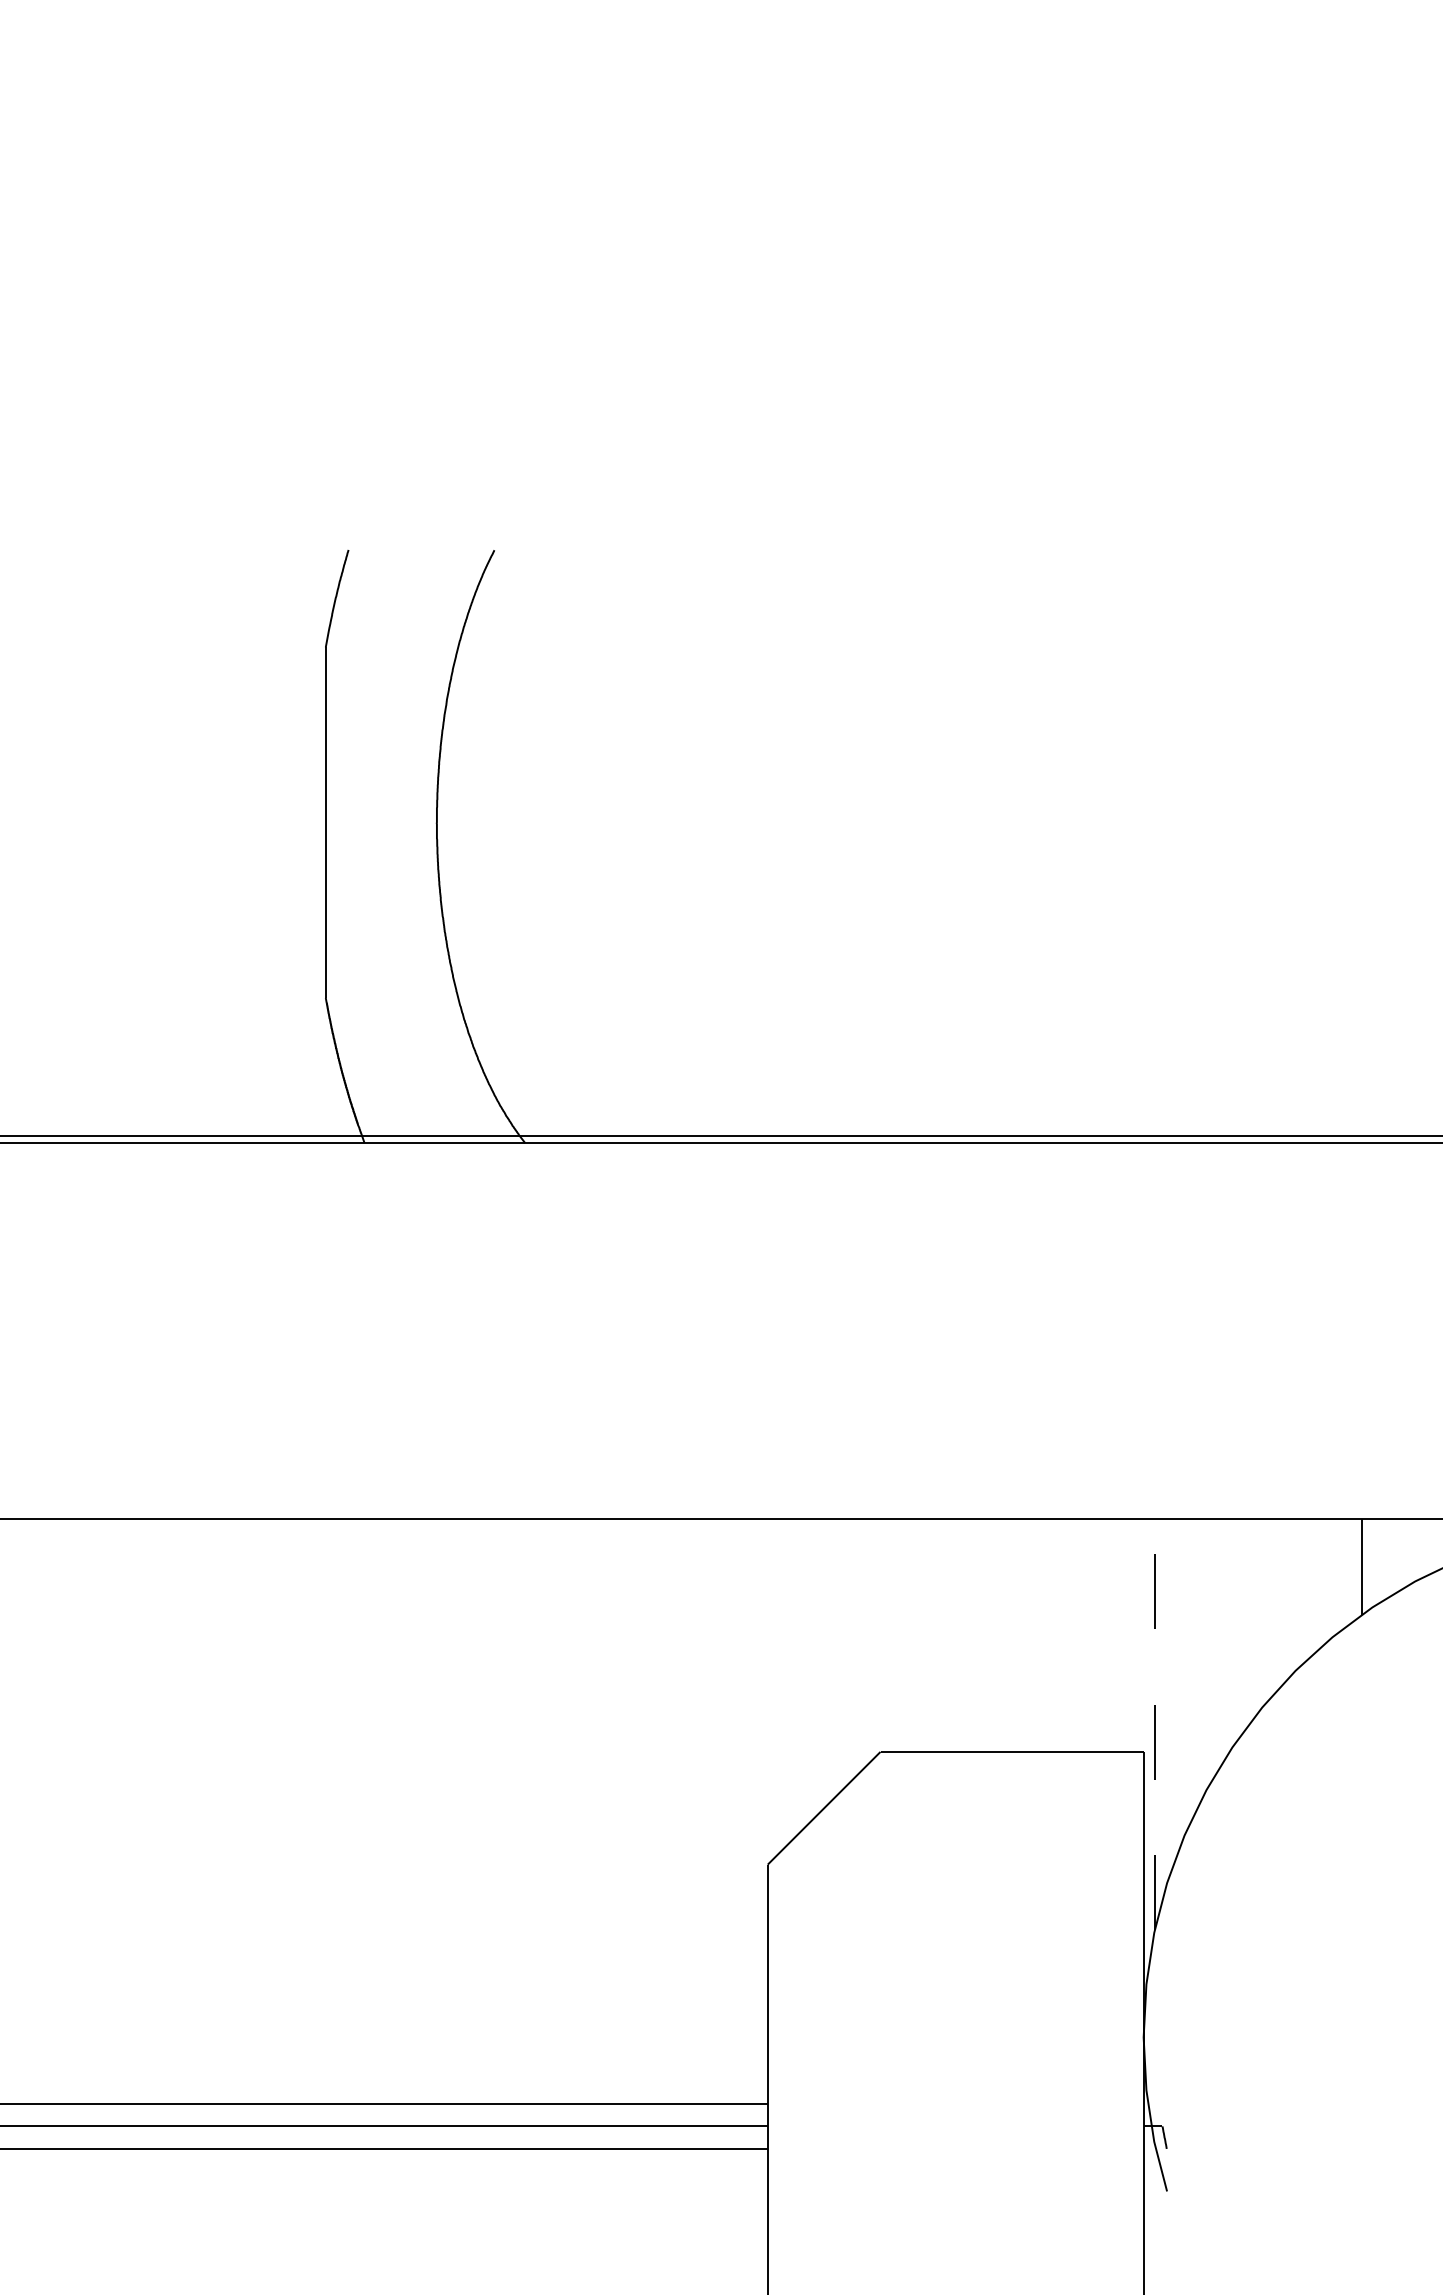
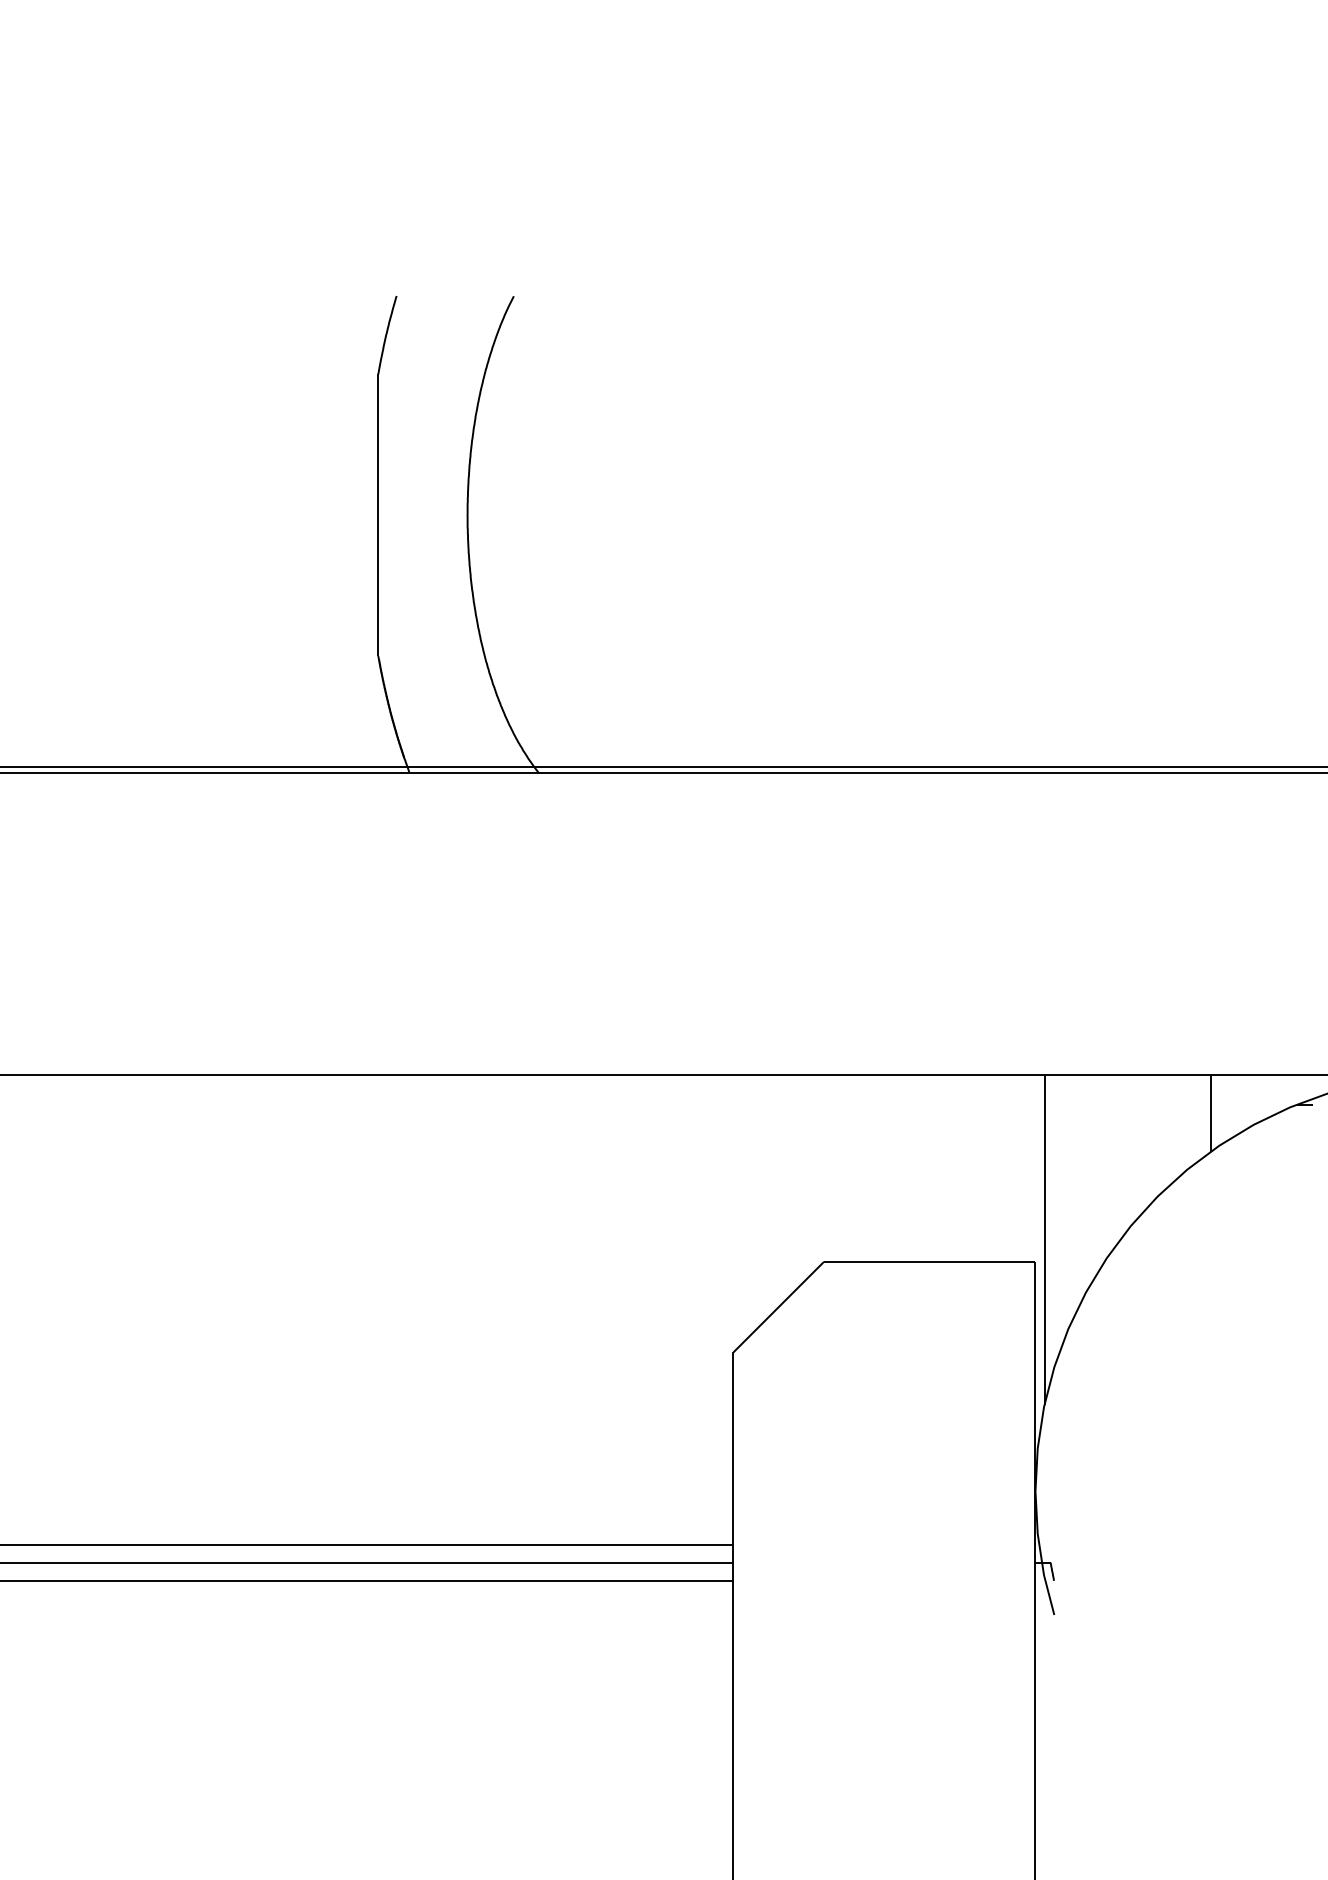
line: (1154, 1724) -> (1044, 1239), dashed -> solid

